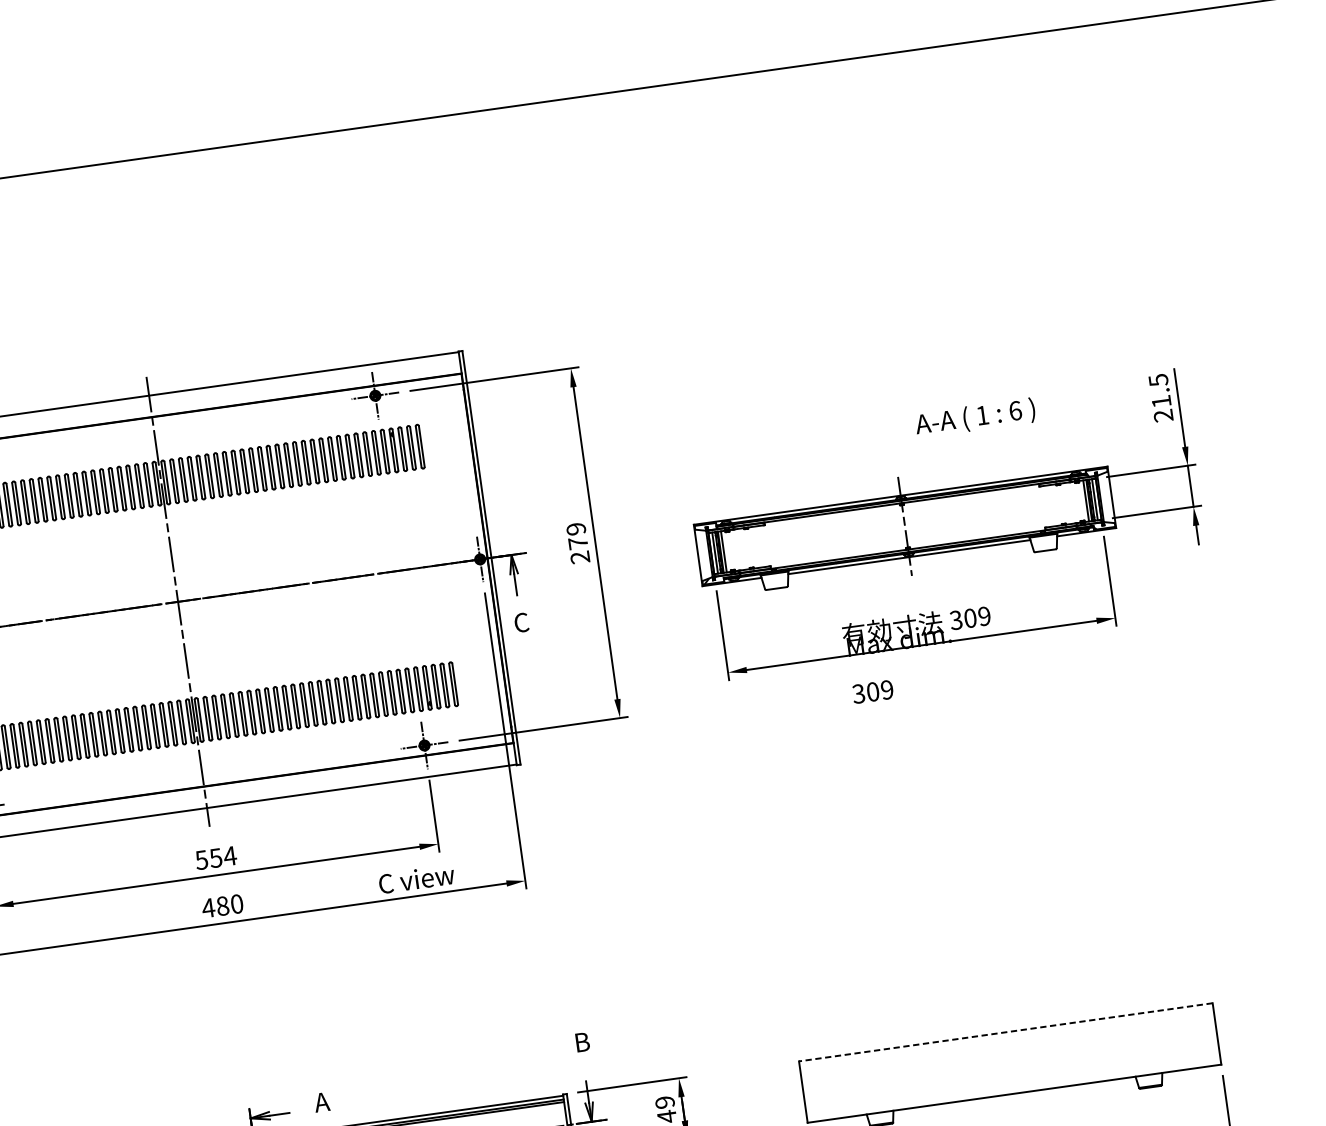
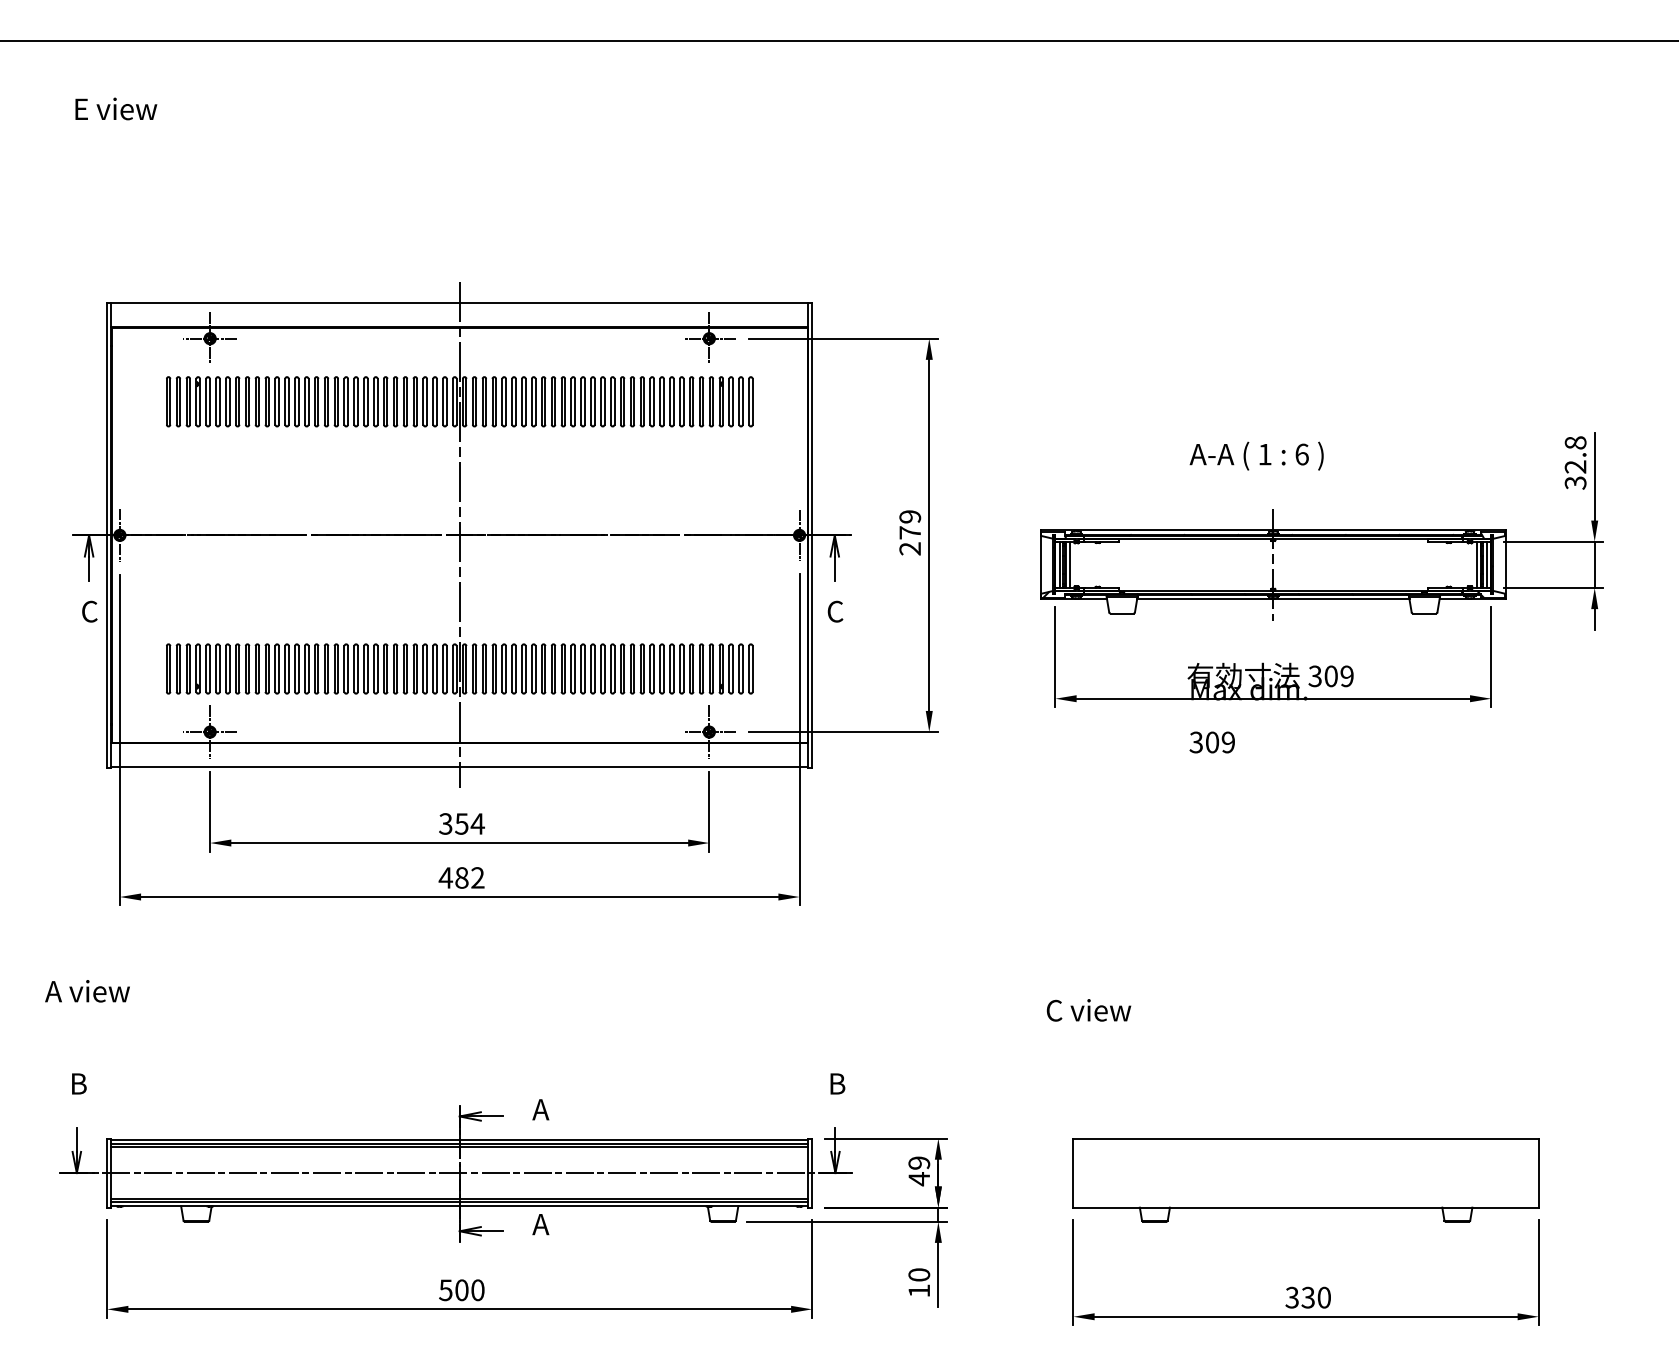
text: (1160, 397) -> (1575, 462), 21.5 -> 32.8
text: (975, 417) -> (1256, 455), moved
text: (201, 859) -> (445, 823), 554 -> 354
text: (416, 879) -> (1088, 1010), moved
text: (236, 903) -> (477, 877), 480 -> 482
line: (1006, 1032) -> (1306, 1138), dashed -> solid

